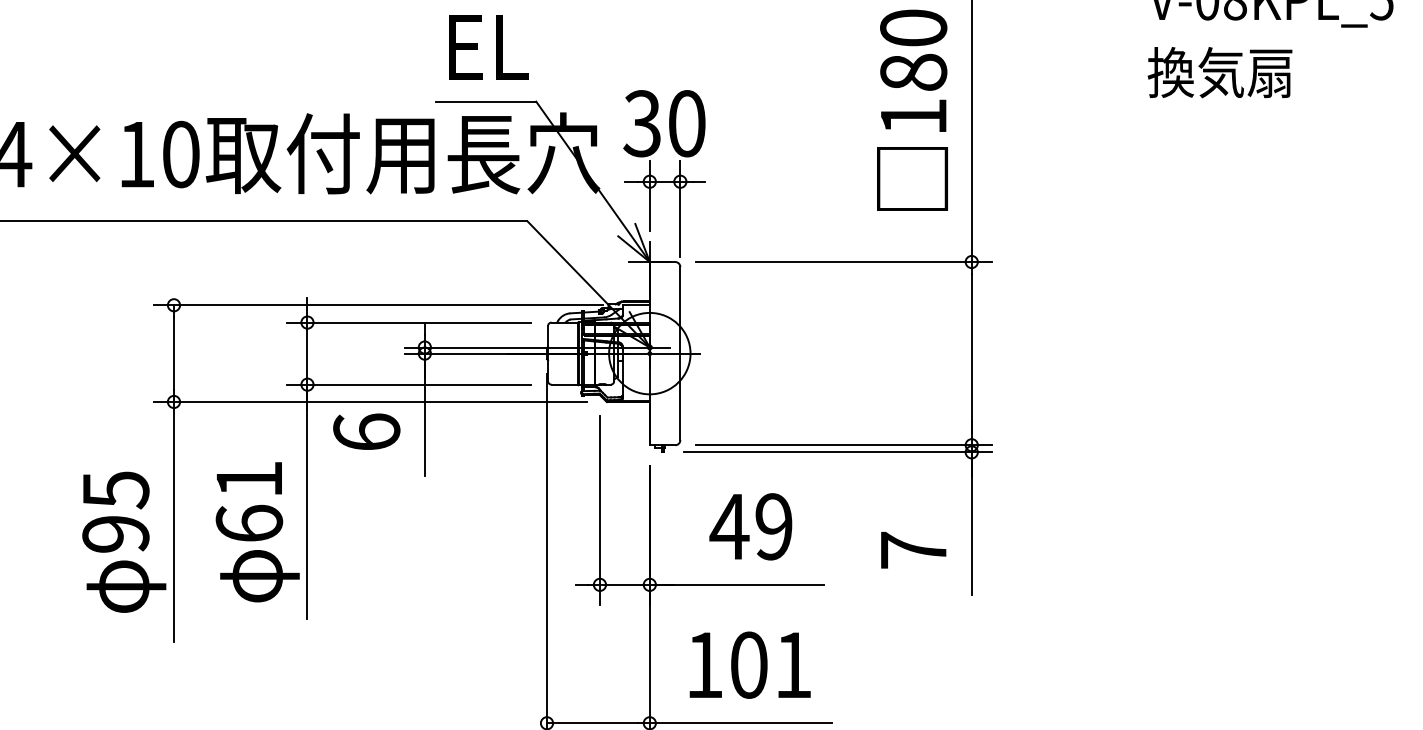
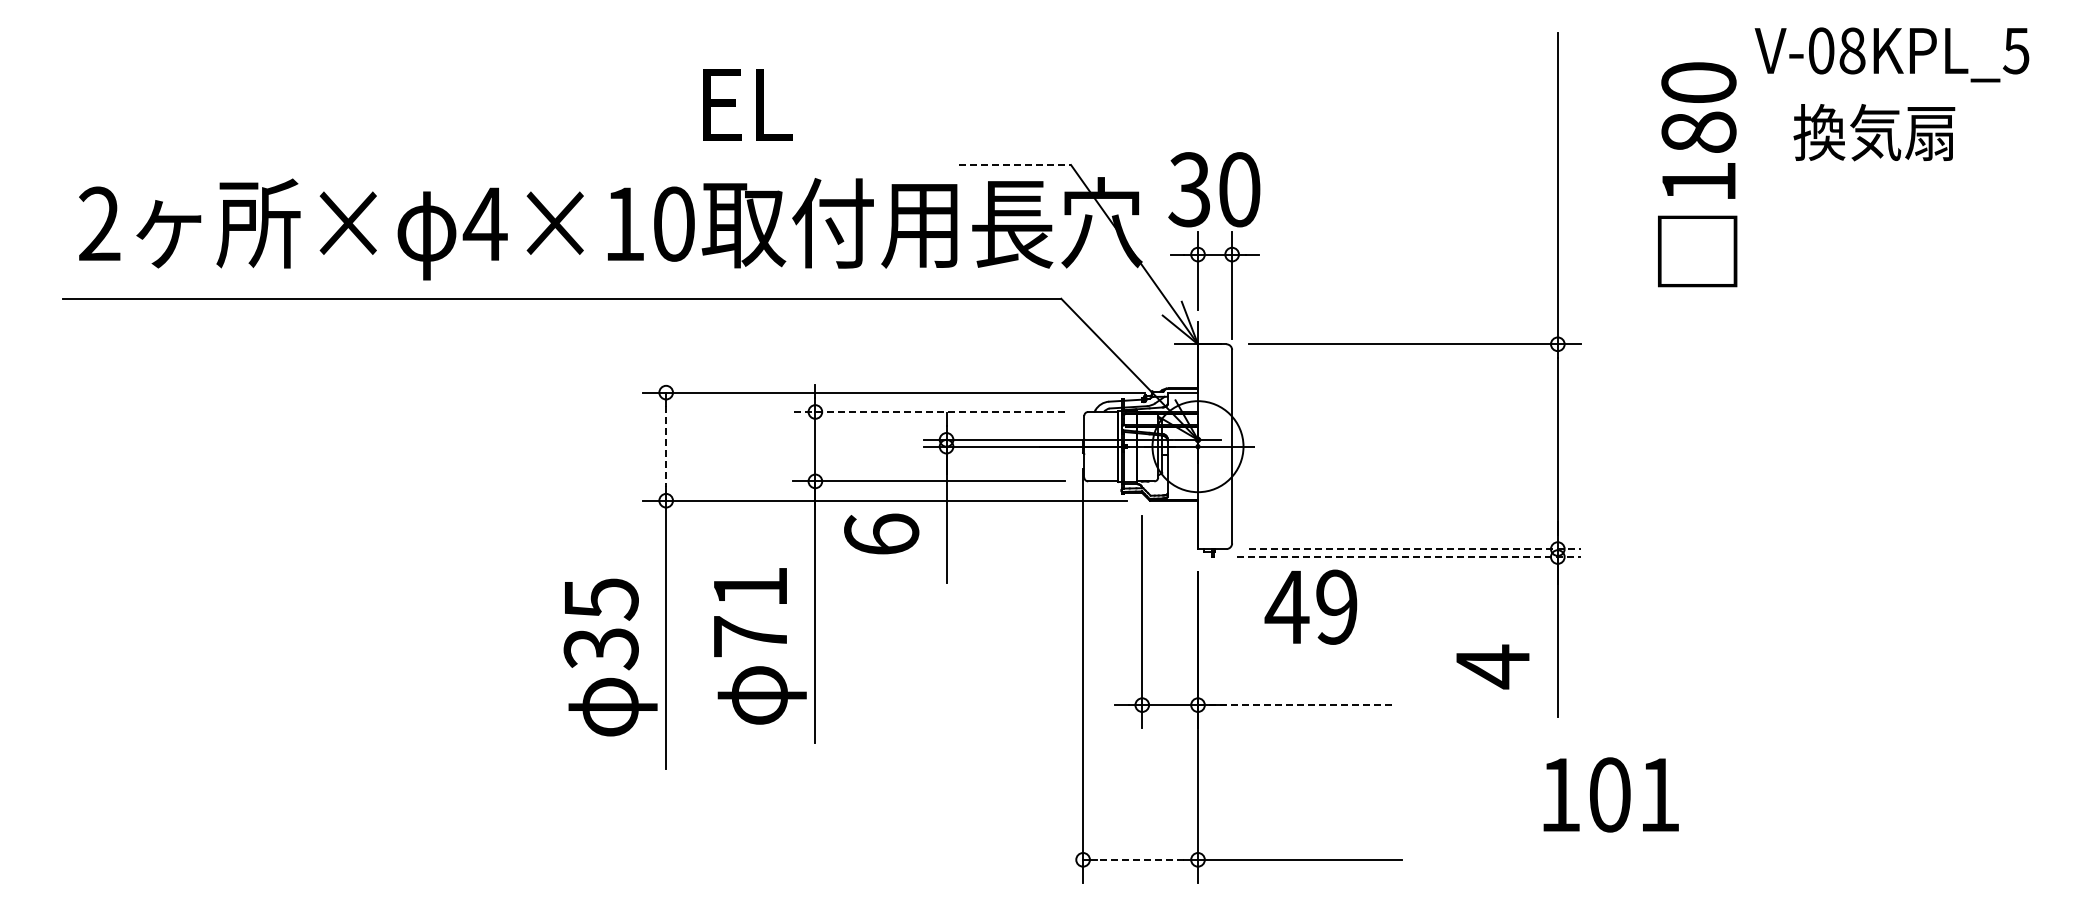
text: (488, 47) -> (747, 104), moved
text: (1220, 72) -> (1874, 132), moved
line: (486, 102) -> (1015, 165), solid -> dashed
text: (912, 110) -> (1697, 174), moved
line: (408, 322) -> (928, 411), solid -> dashed
line: (174, 354) -> (666, 447), solid -> dashed
line: (843, 445) -> (1414, 549), solid -> dashed
line: (838, 452) -> (1408, 557), solid -> dashed
text: (249, 523) -> (750, 636), 61 -> 71
text: (750, 526) -> (1310, 606), moved
text: (115, 535) -> (600, 649), 95 -> 35
text: (913, 550) -> (1492, 666), 7 -> 4
line: (736, 585) -> (1294, 705), solid -> dashed
text: (749, 664) -> (1610, 794), moved
line: (598, 722) -> (1140, 859), solid -> dashed

